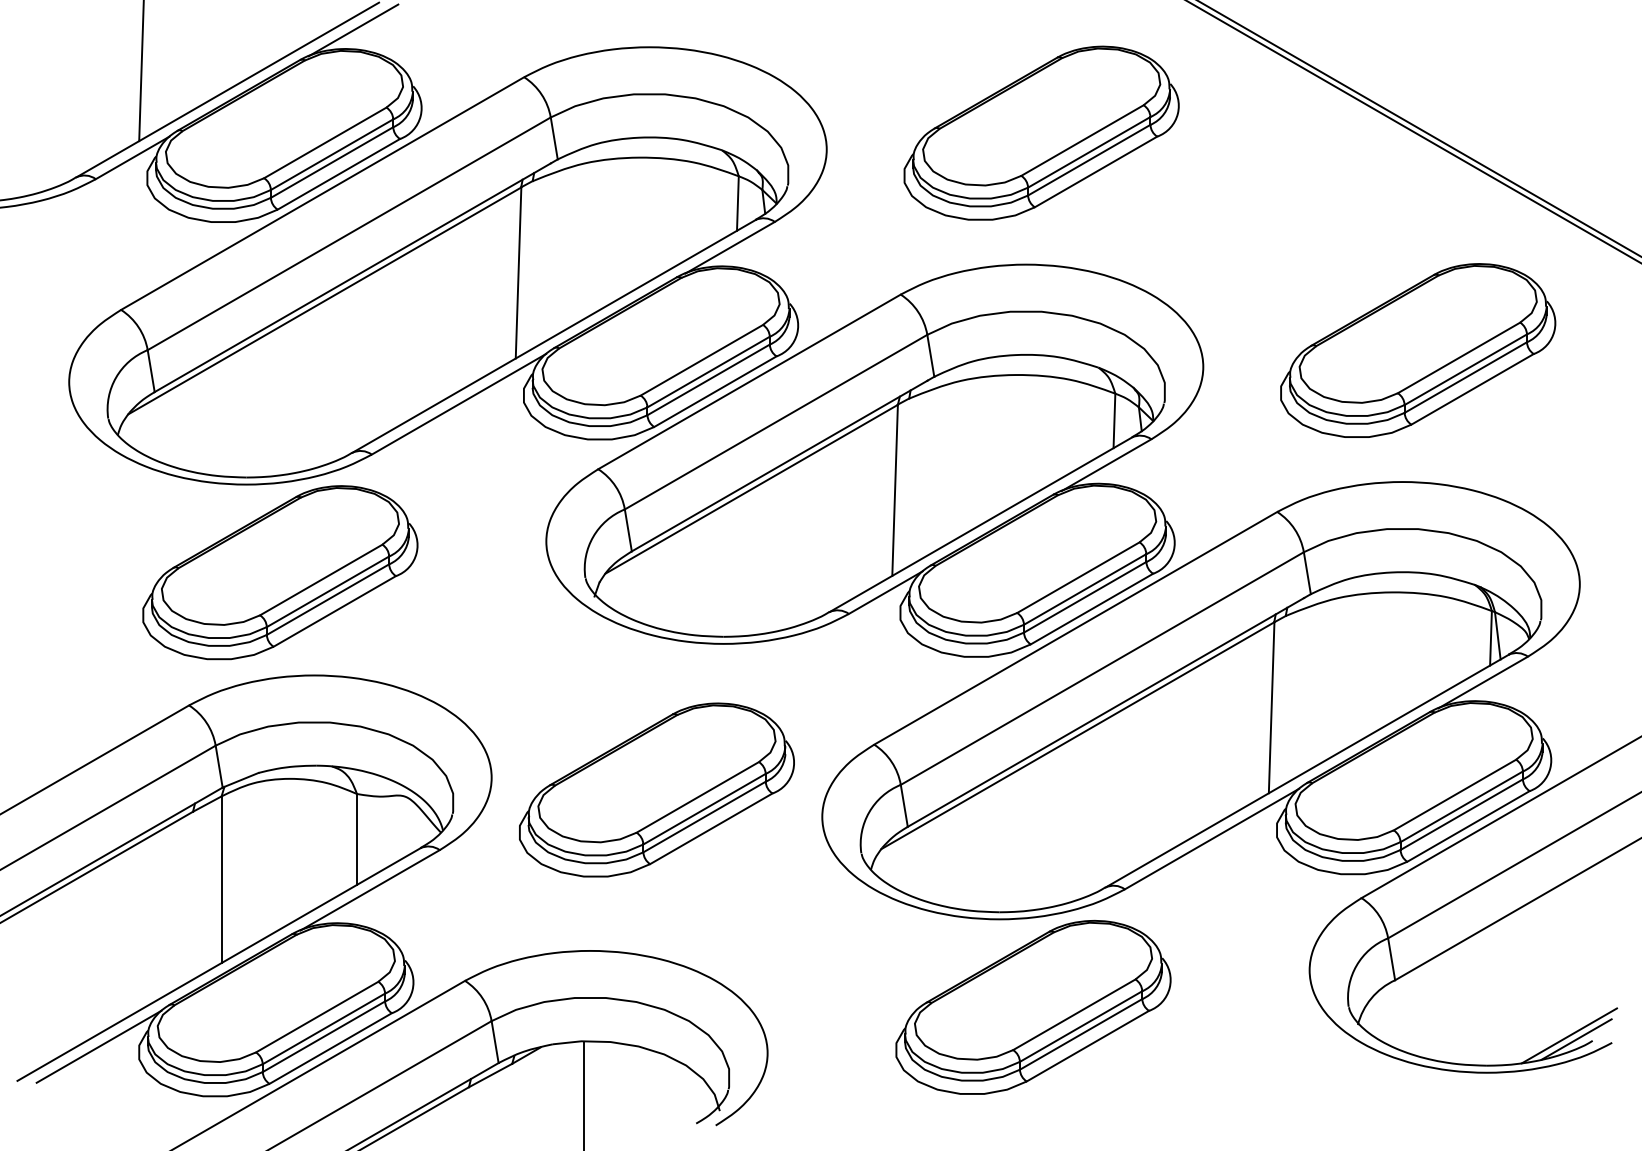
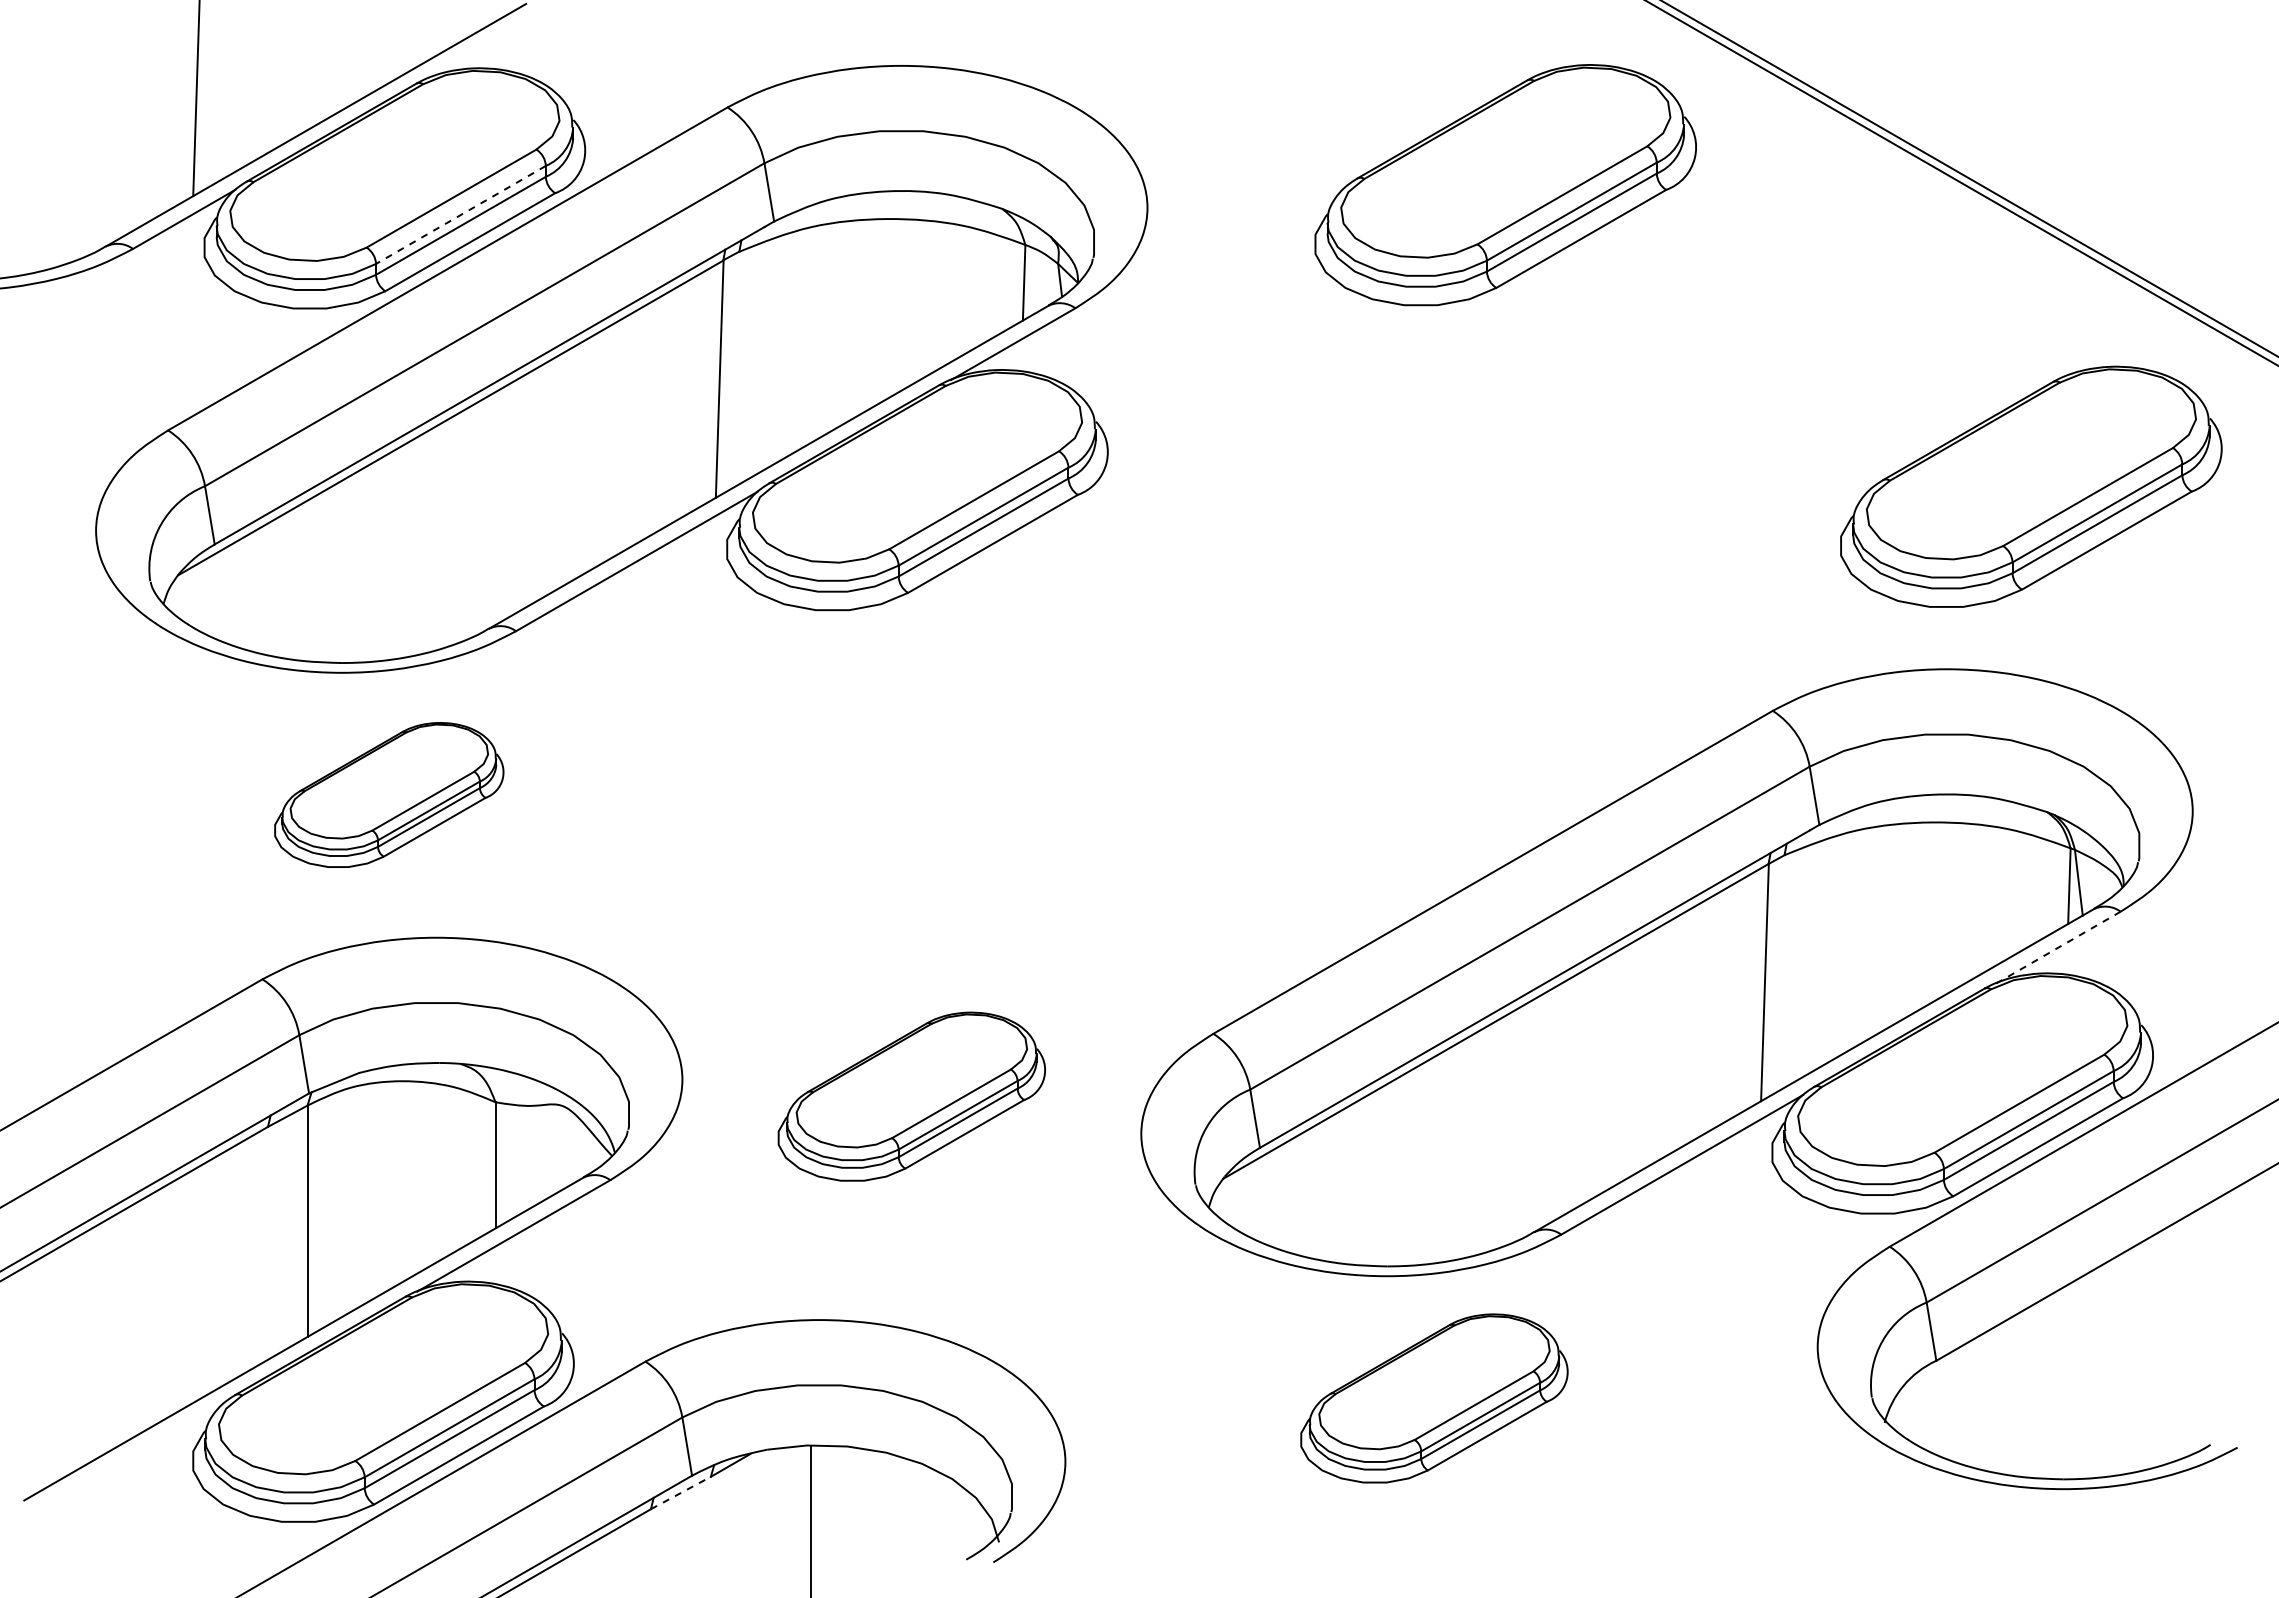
line: (353, 30) -> (490, 42), removed
part: (1041, 133) -> (1505, 185), moved
line: (331, 155) -> (460, 215), solid -> dashed
part: (1418, 350) -> (2031, 486), moved
part: (874, 460) -> (1213, 639), removed
part: (280, 572) -> (389, 794), size x0.6
line: (1483, 682) -> (2058, 947), solid -> dashed
part: (656, 789) -> (911, 1096), size x0.7
part: (1033, 1007) -> (1434, 1398), size x0.7
line: (1569, 1035) -> (2178, 1437), removed
line: (1576, 1039) -> (2187, 1442), removed
line: (99, 1047) -> (137, 1453), removed
line: (491, 1075) -> (681, 1492), solid -> dashed

